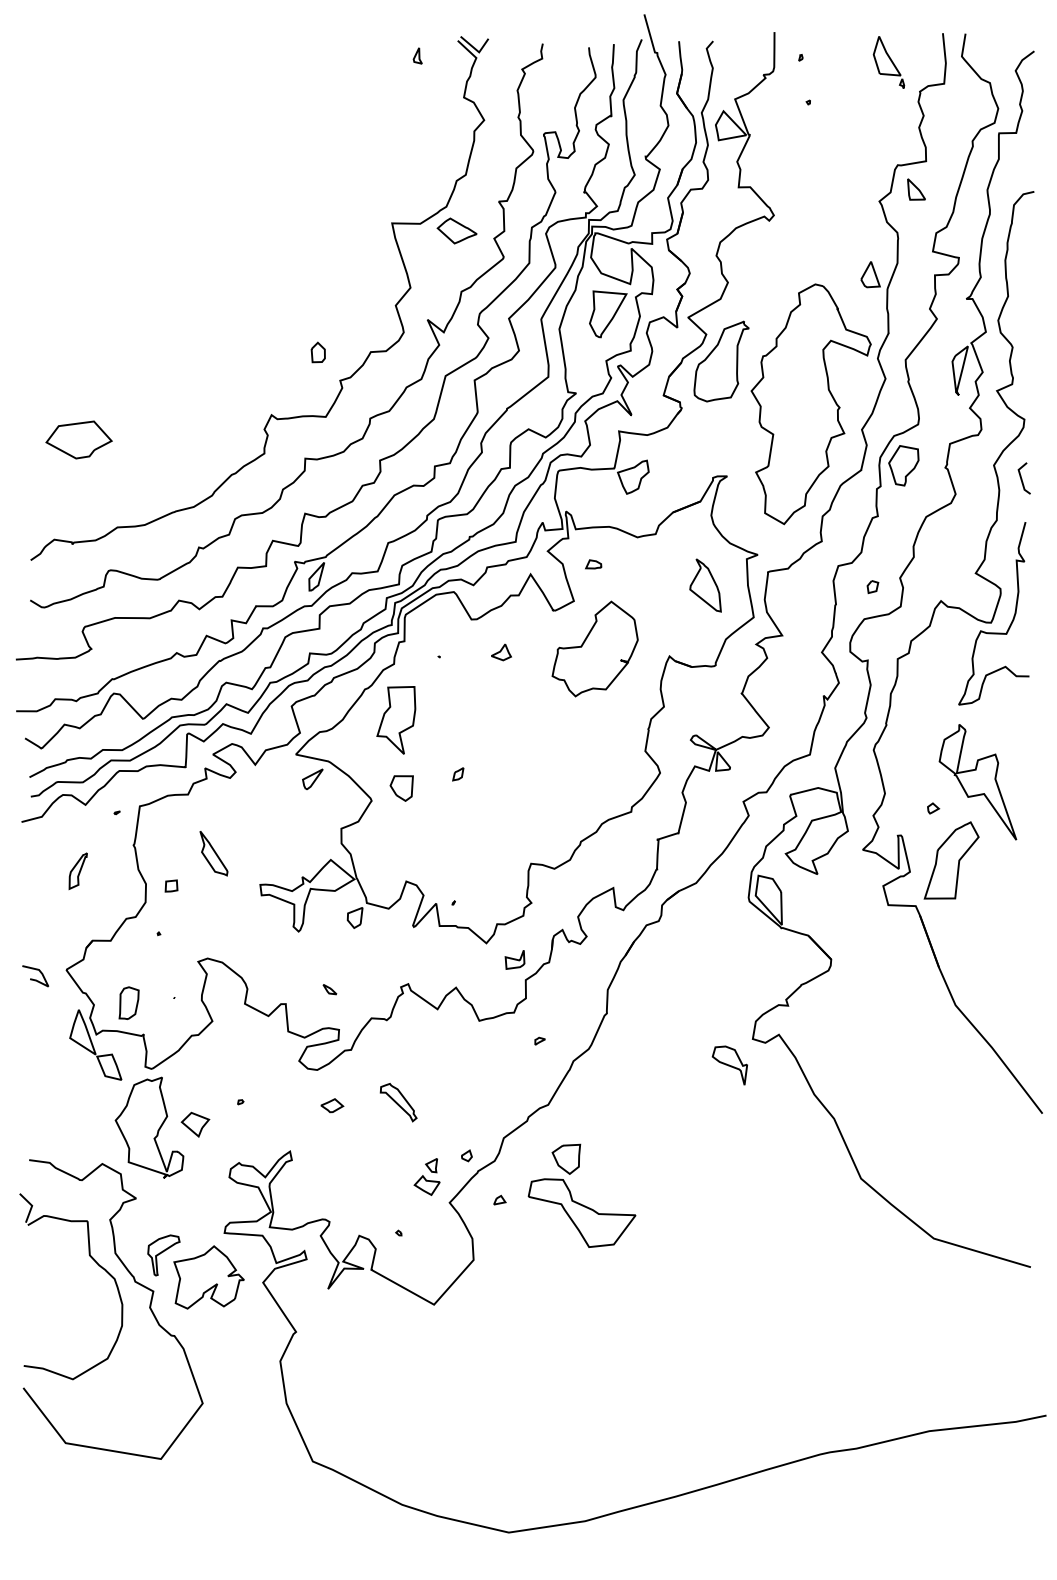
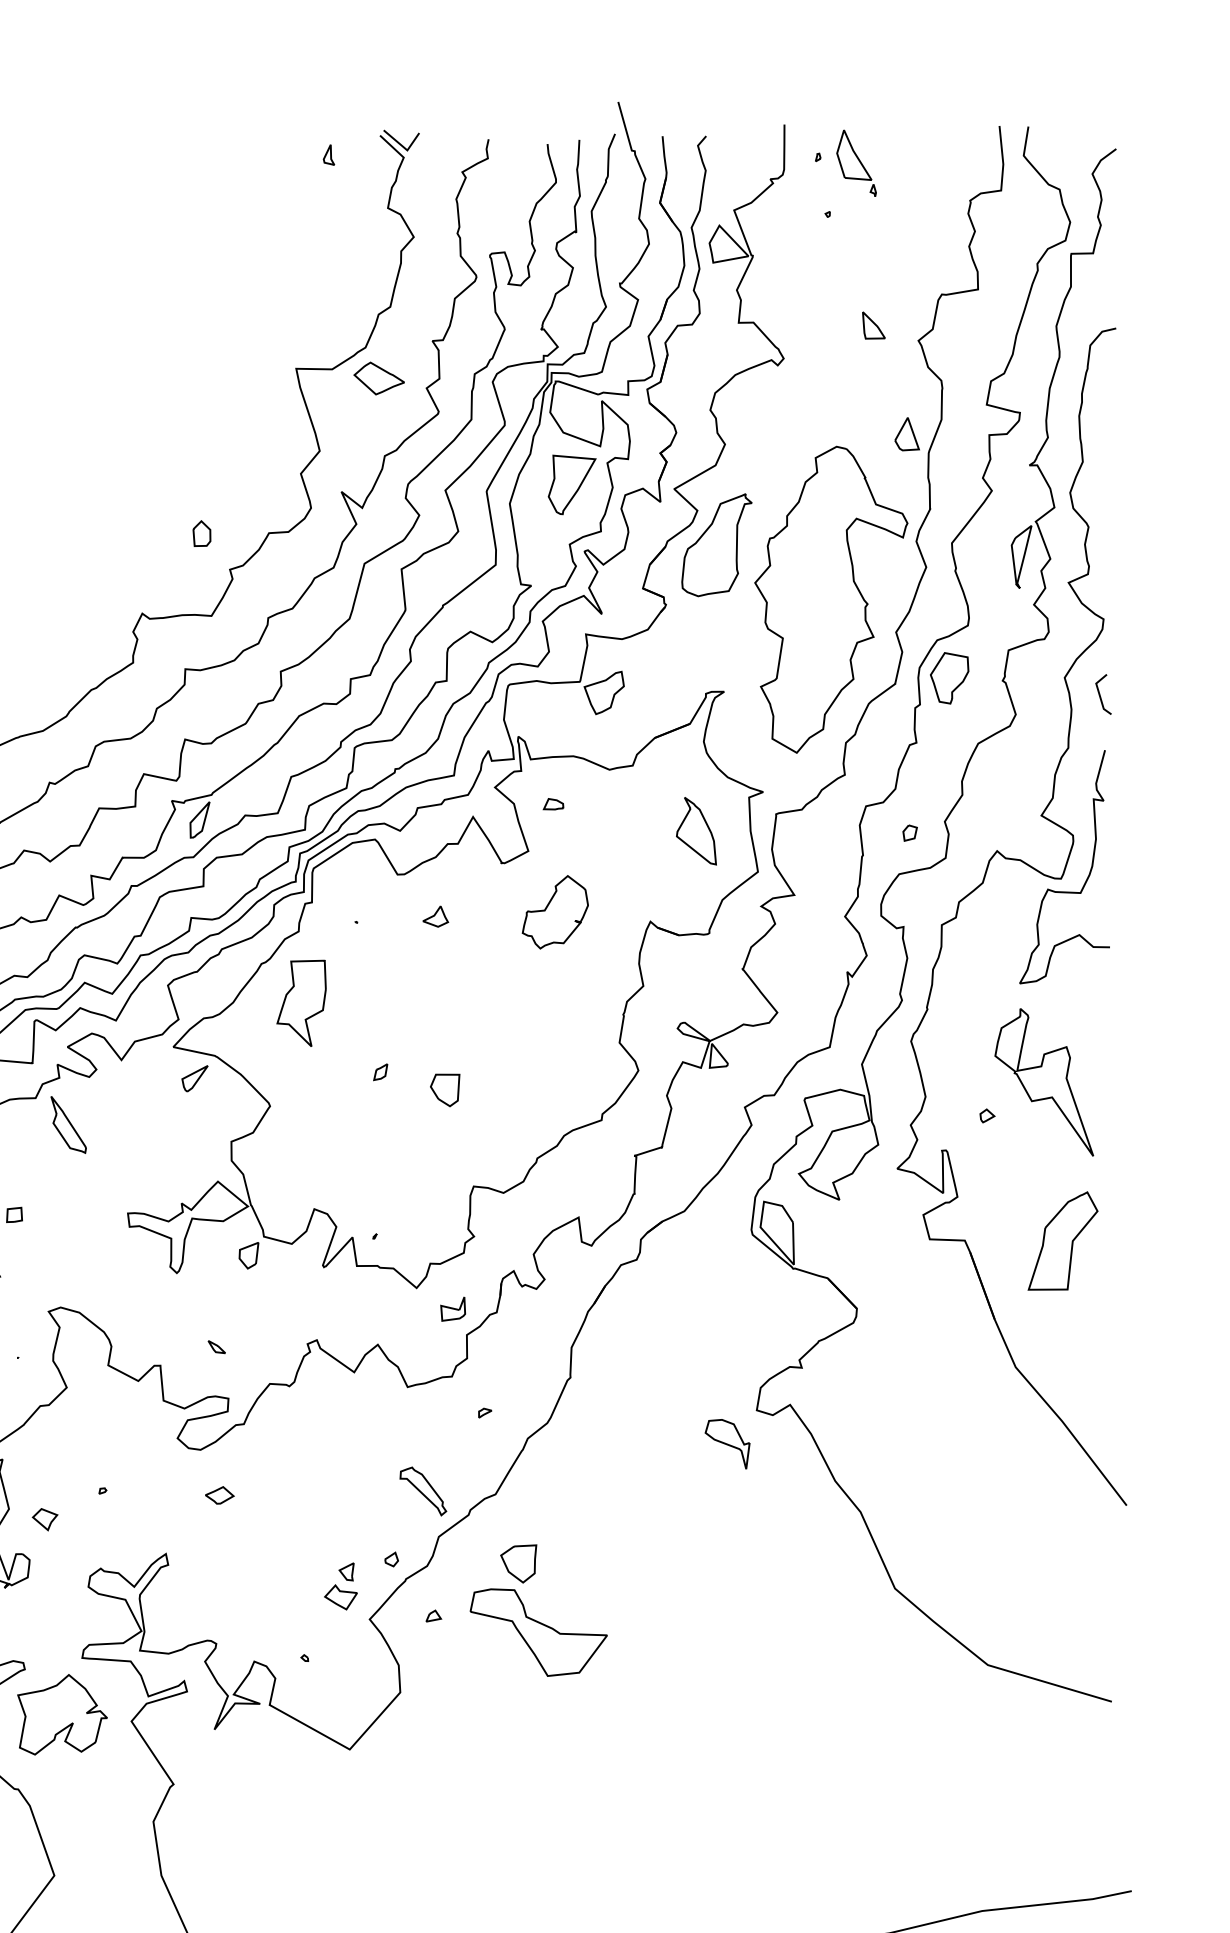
part: (888, 62) -> (855, 163), moved
part: (916, 189) -> (873, 325), moved
part: (594, 648) -> (554, 911), size x0.6
part: (401, 788) -> (444, 1090), moved
part: (213, 853) -> (68, 1124), moved
part: (951, 860) -> (1062, 1241), moved
part: (398, 1102) -> (423, 1491), moved
part: (195, 1124) -> (45, 1519), size x0.7

